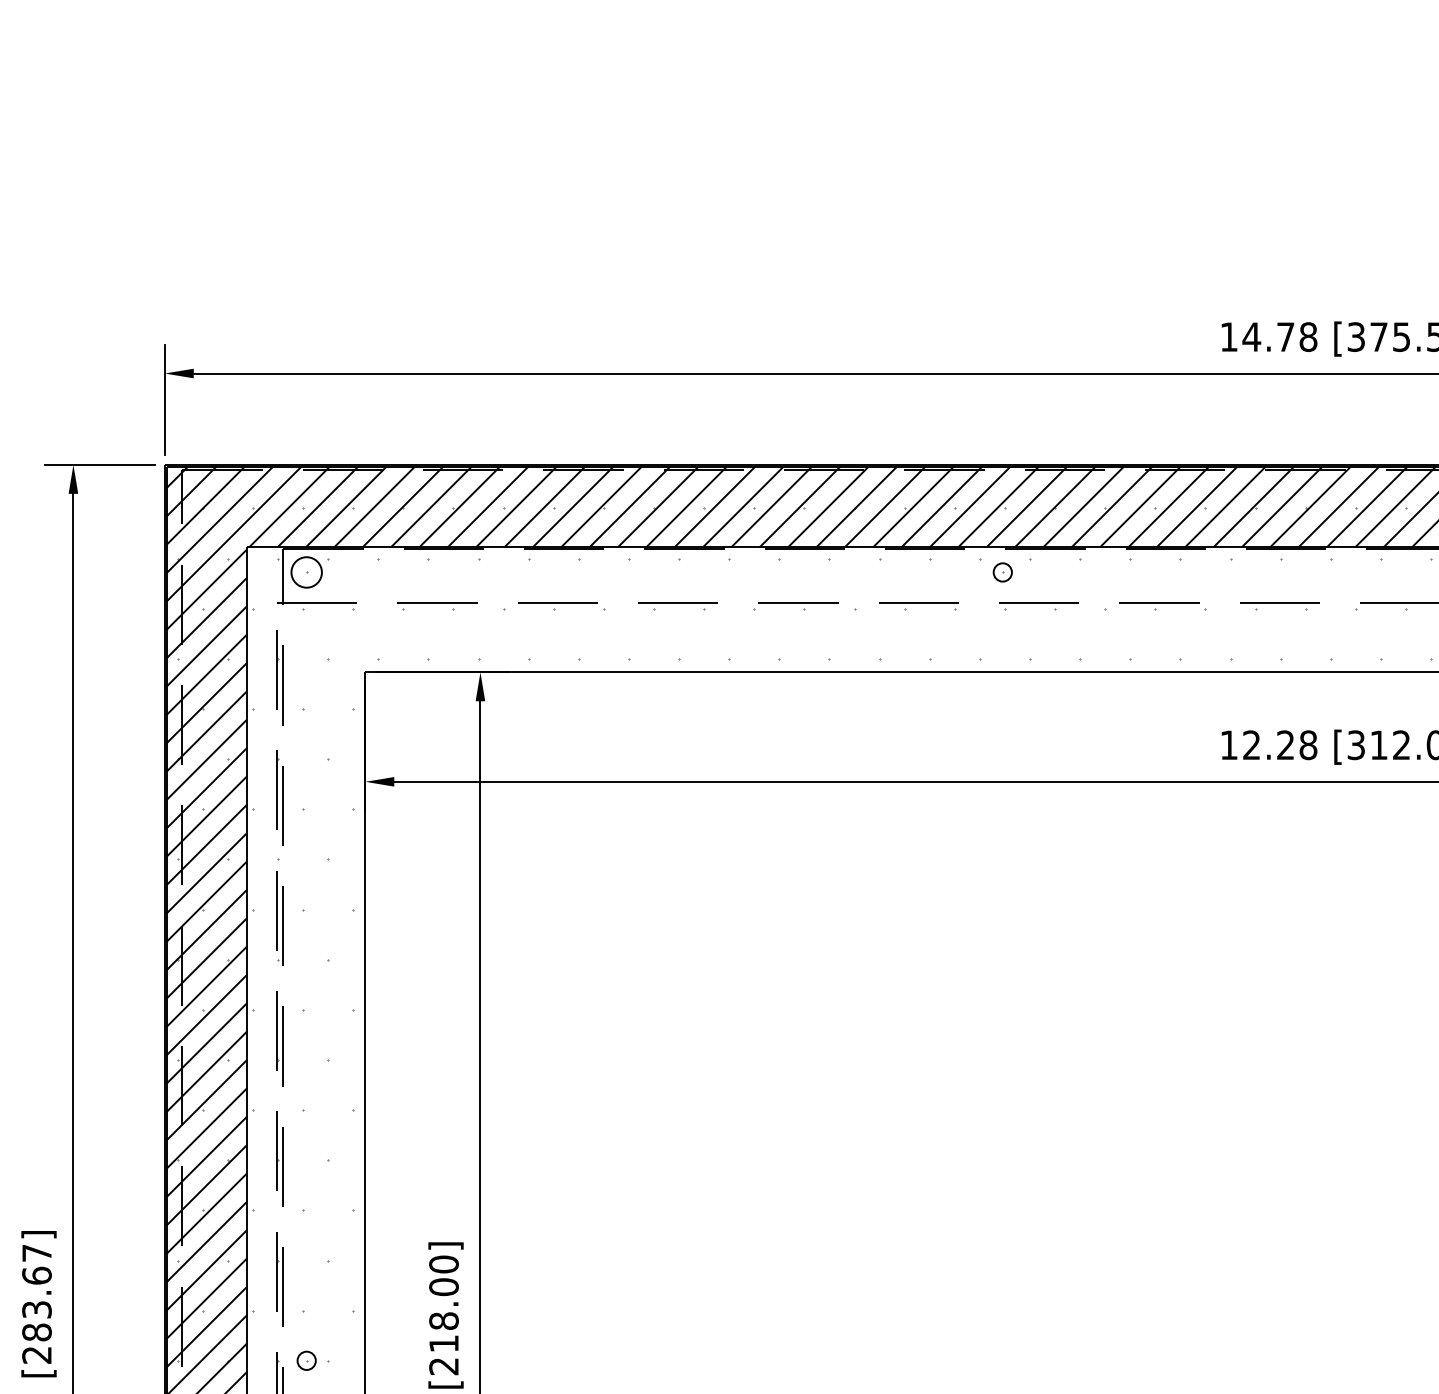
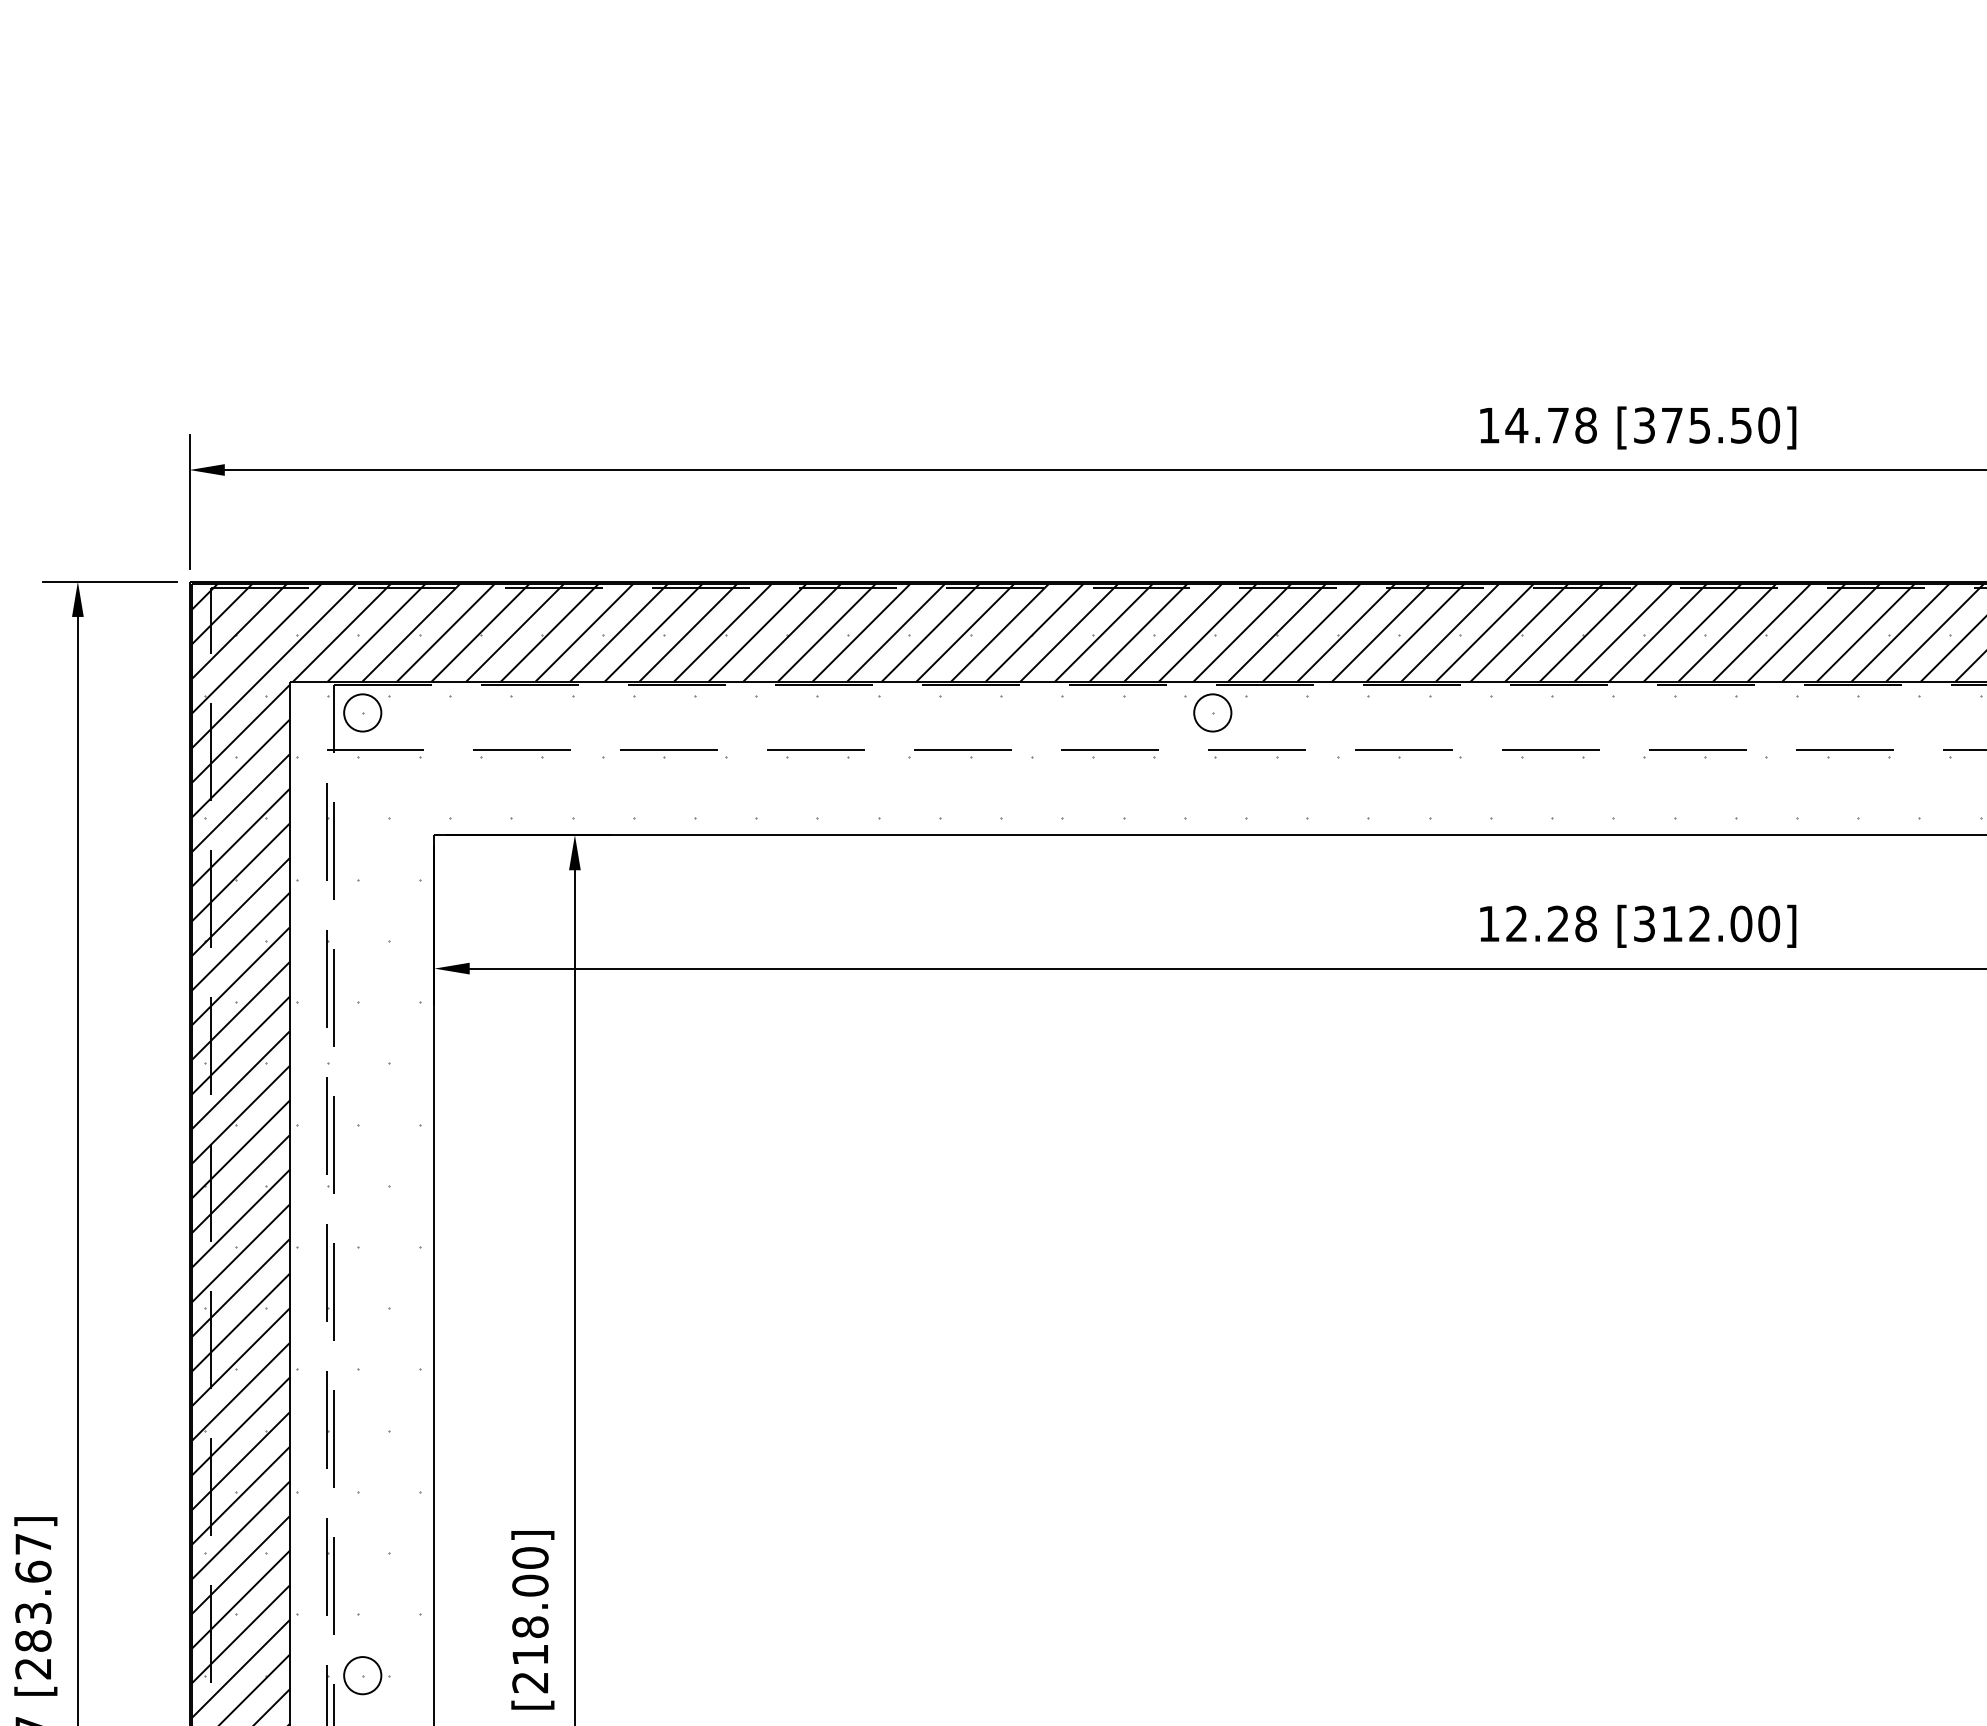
circle: (1002, 572) -> (1212, 712), size x1.67
circle: (306, 1360) -> (362, 1675), size x1.67

